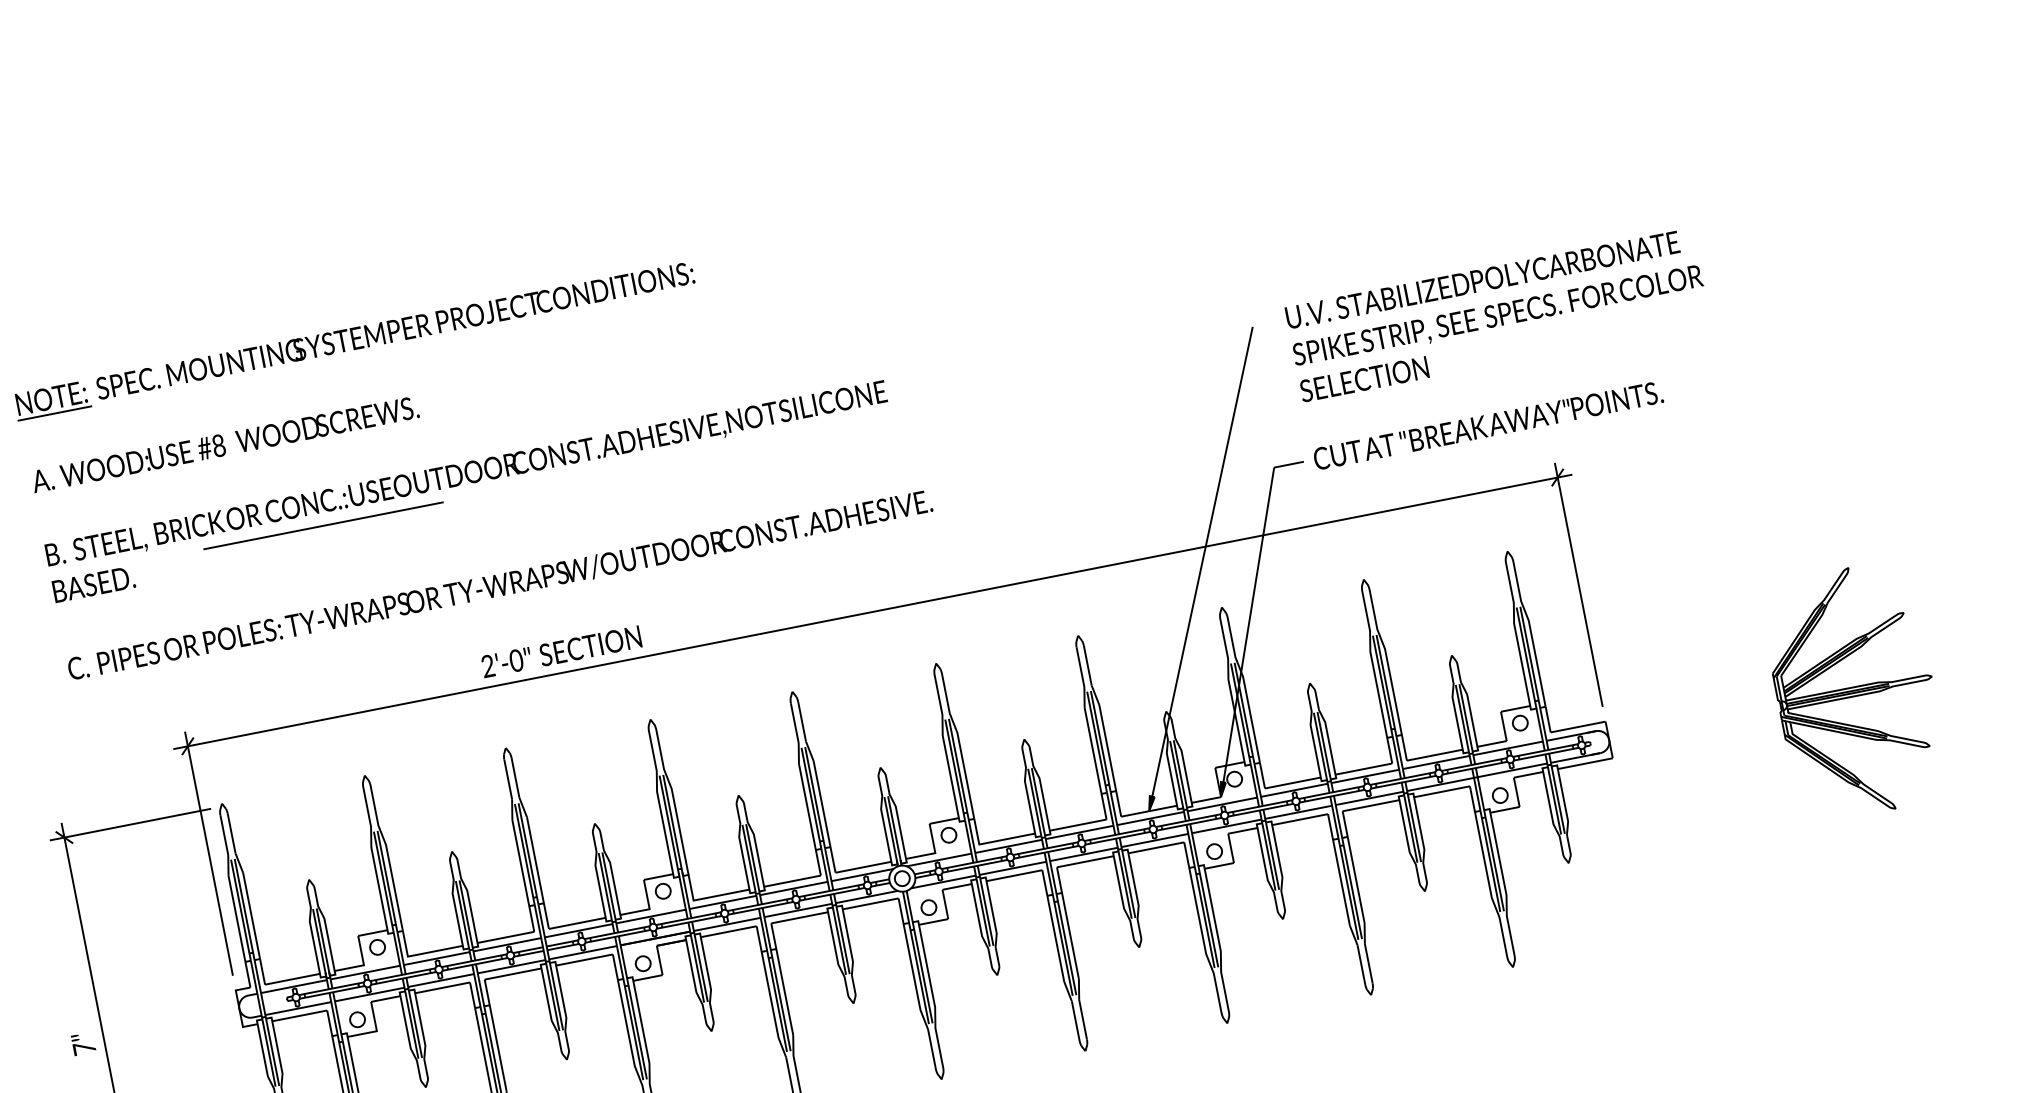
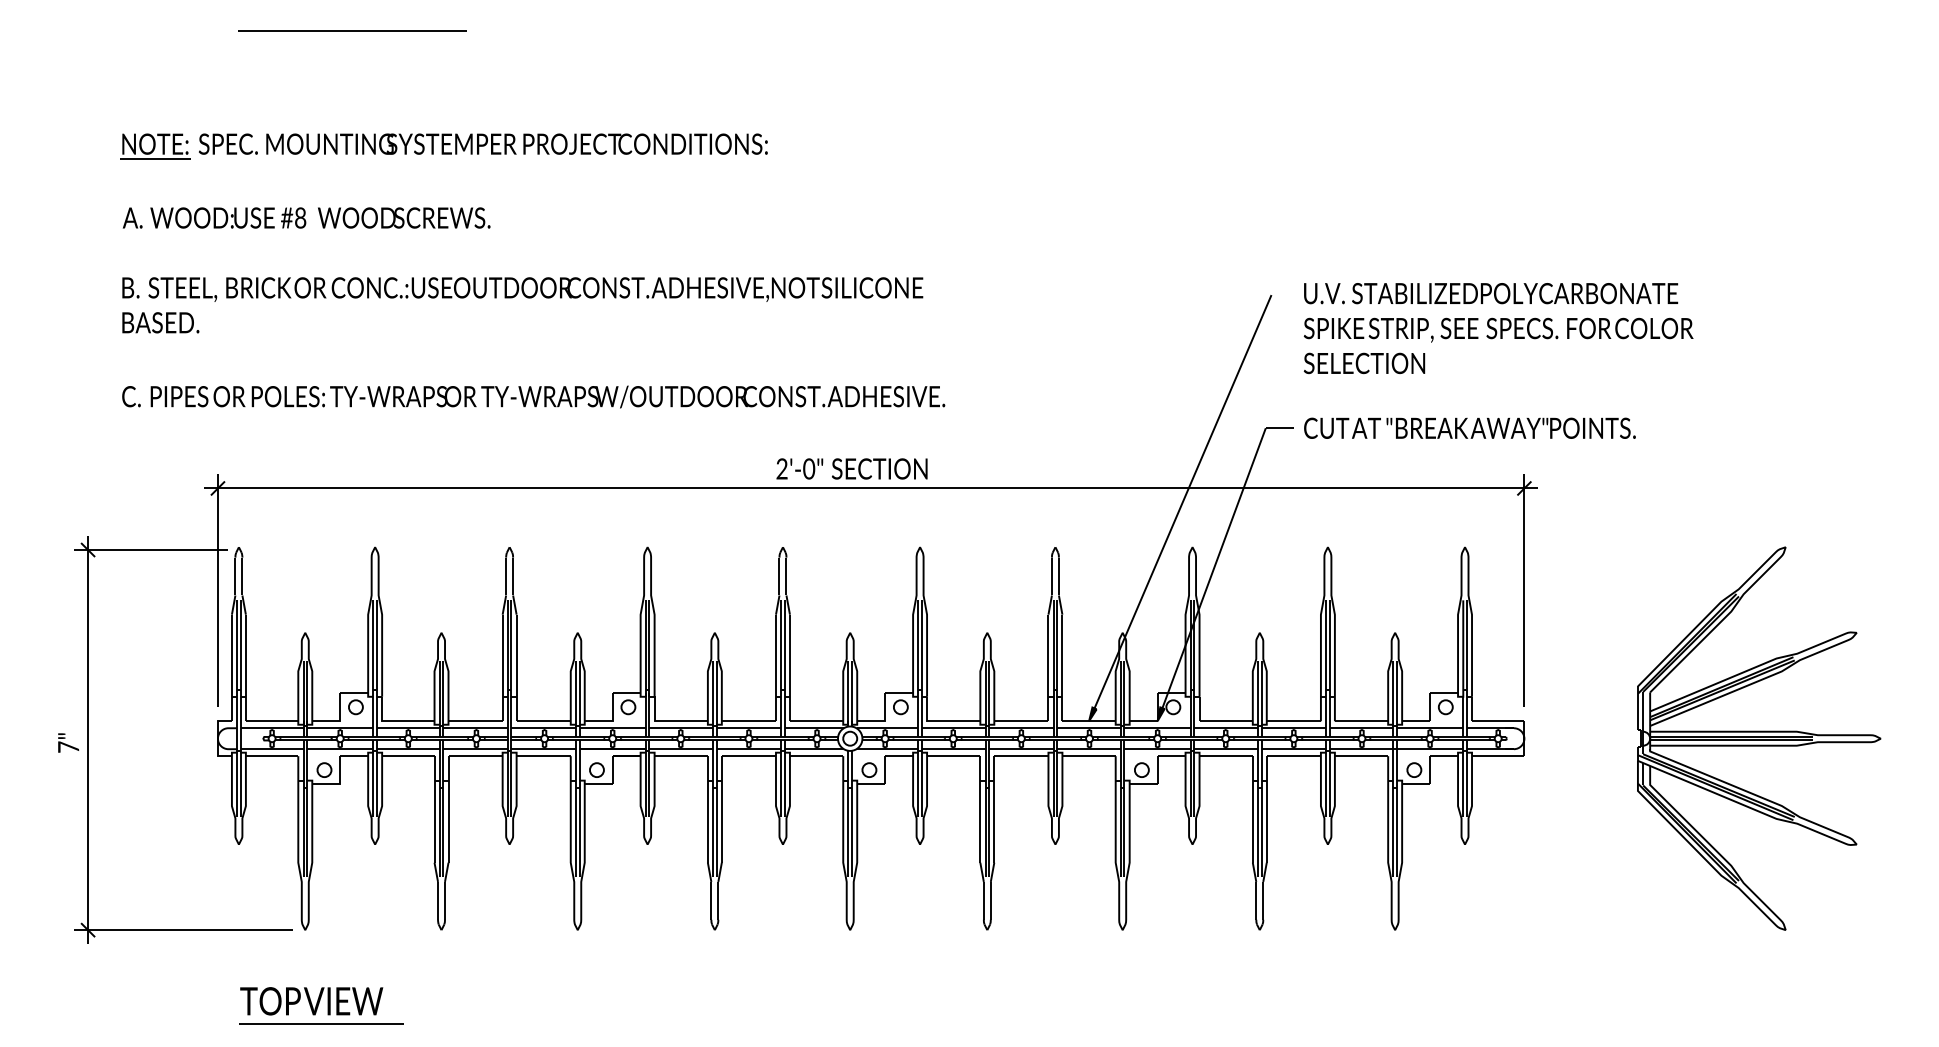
line: (323, 524) -> (352, 30), moved
text: (560, 651) -> (851, 468), moved
part: (1855, 691) -> (1759, 738), size x1.67

